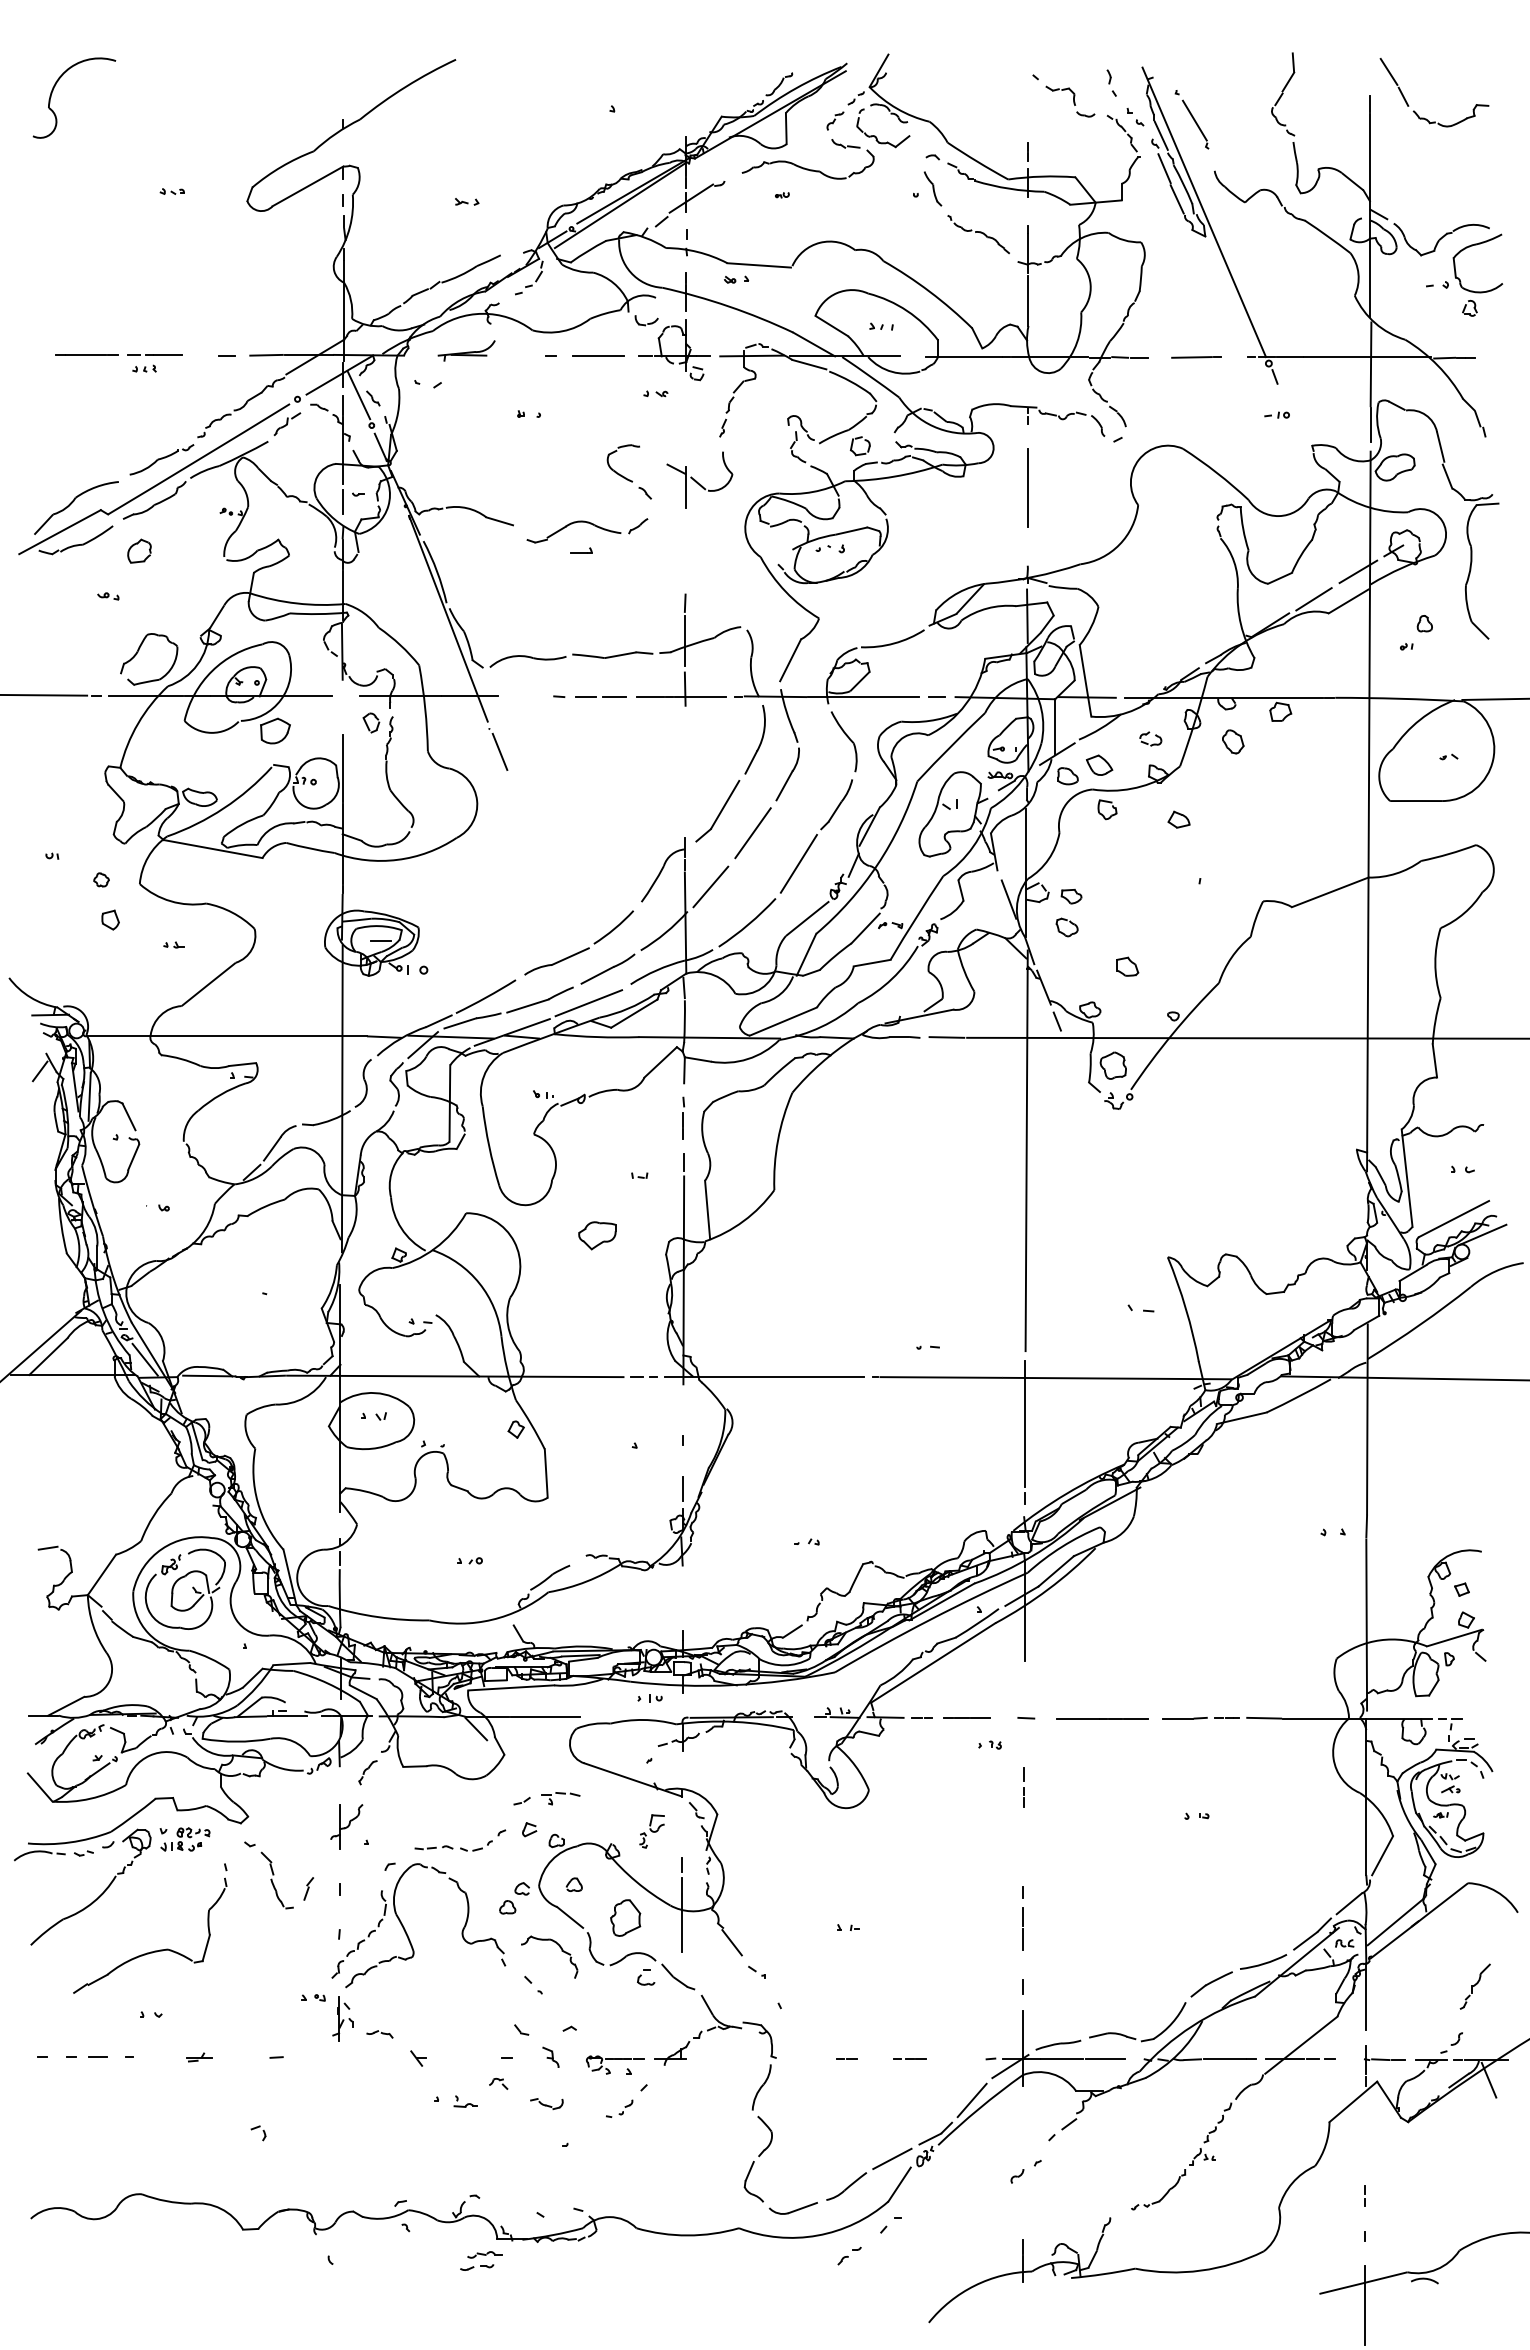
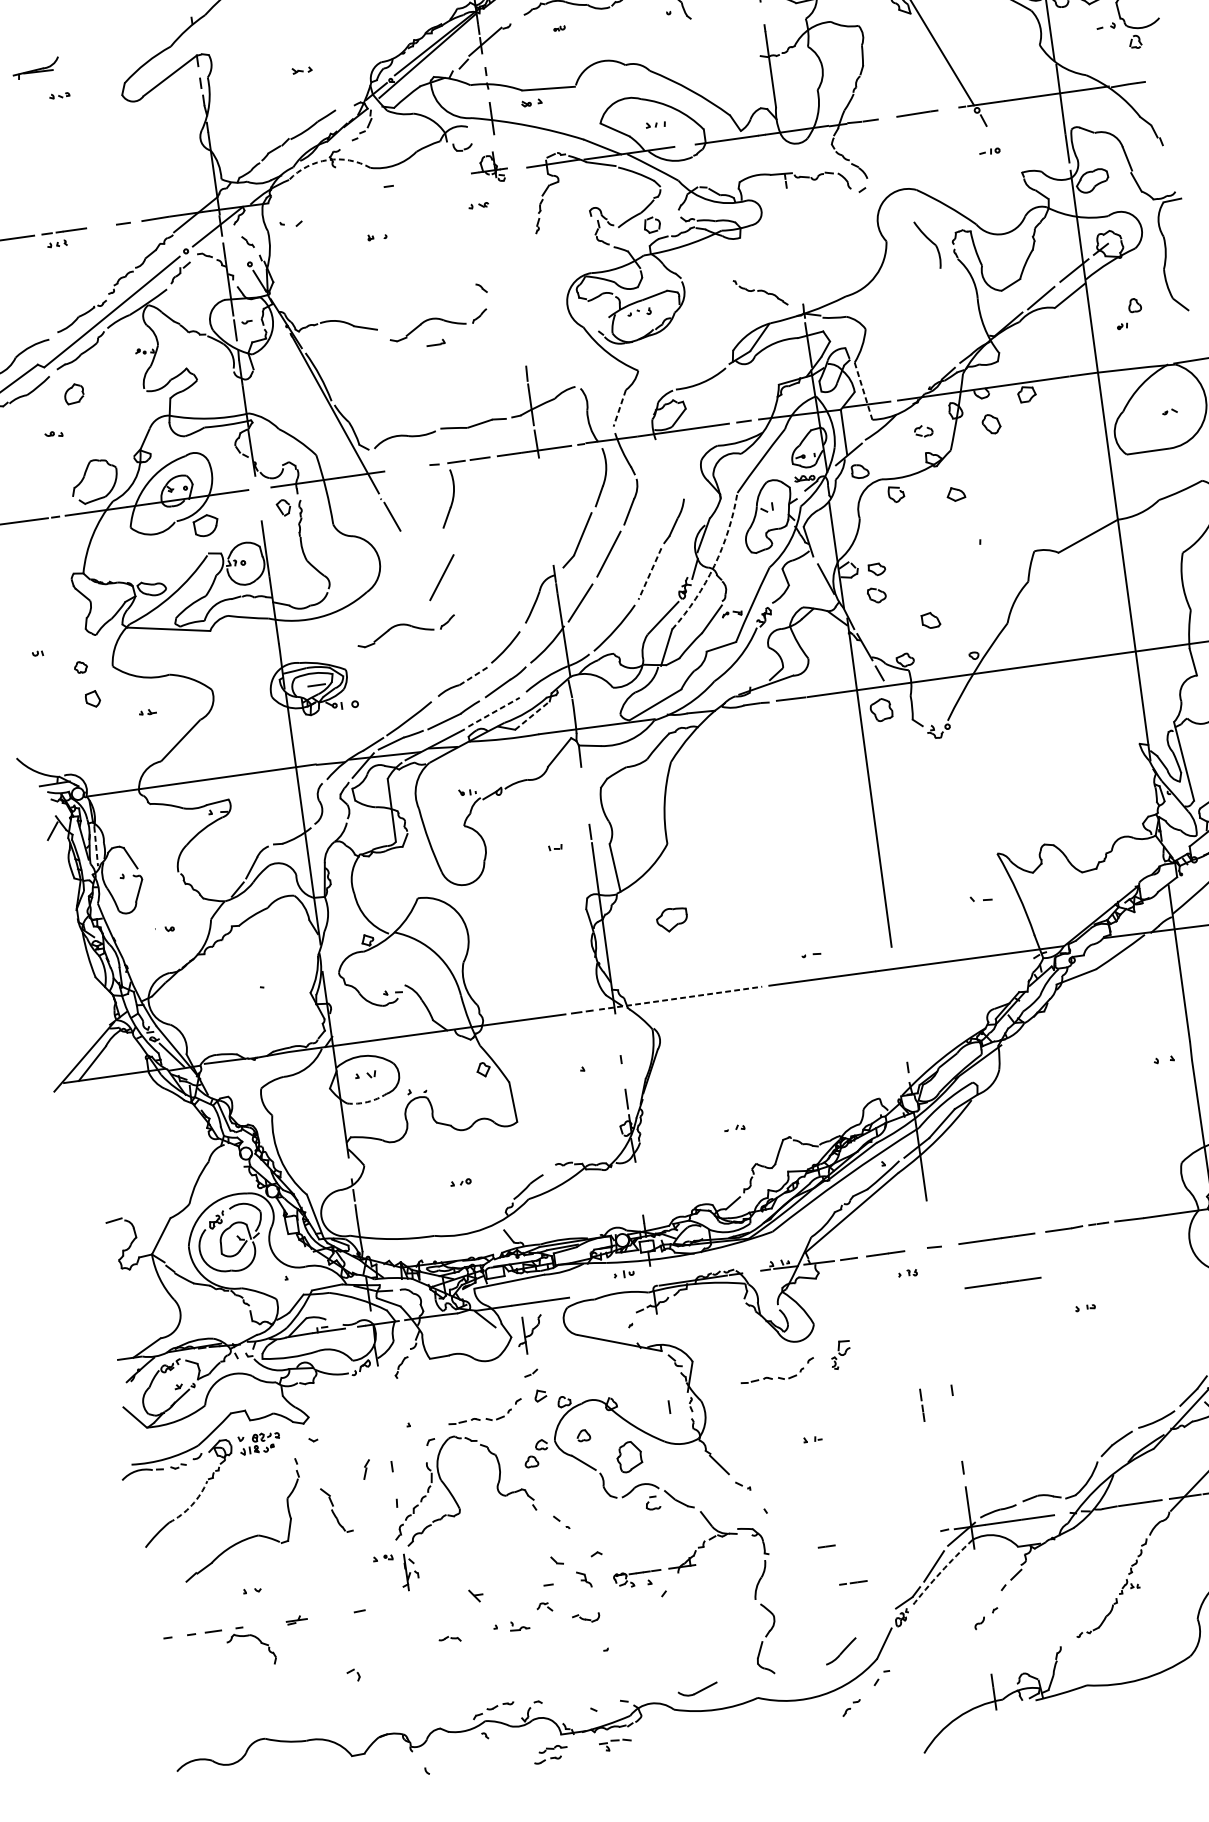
part: (978, 234) -> (760, 292), moved
arc: (482, 313) -> (327, 159), solid -> dashed
part: (466, 350) -> (35, 68), moved
part: (674, 350) -> (489, 168), size x0.6
line: (598, 356) -> (427, 181), removed
line: (358, 395) -> (235, 241), removed
part: (615, 470) -> (454, 273), removed
part: (699, 479) -> (524, 270), removed
line: (1027, 487) -> (793, 239), removed
line: (790, 660) -> (619, 408), solid -> dashed
line: (1085, 681) -> (863, 391), solid -> dashed
part: (574, 740) -> (452, 498), added
part: (843, 741) -> (927, 245), moved
part: (1099, 764) -> (884, 458), removed
line: (548, 833) -> (441, 577), added
line: (798, 864) -> (649, 574), solid -> dashed
arc: (877, 864) -> (714, 565), solid -> dashed
part: (500, 885) -> (408, 626), added
line: (570, 956) -> (473, 676), solid -> dashed
line: (588, 1003) -> (493, 712), solid -> dashed
line: (634, 1013) -> (532, 715), solid -> dashed
part: (1112, 1065) -> (880, 709), moved
line: (89, 1097) -> (96, 846), solid -> dashed
part: (683, 1117) -> (584, 794), removed
part: (597, 1235) -> (672, 919), moved
line: (764, 1377) -> (680, 998), solid -> dashed
line: (1024, 1423) -> (899, 1006), removed
arc: (371, 1448) -> (367, 1101), solid -> dashed
line: (1102, 1772) -> (1003, 1282), added
line: (1023, 1787) -> (921, 1405), moved
part: (560, 1798) -> (615, 1744), moved
part: (346, 1826) -> (530, 1334), moved
part: (651, 1831) -> (840, 1355), moved
part: (817, 1847) -> (778, 1377), added
part: (276, 1880) -> (336, 1510), moved
arc: (93, 1902) -> (192, 1505), solid -> dashed
line: (681, 1914) -> (674, 1447), removed
line: (1022, 1928) -> (955, 1419), removed
part: (561, 1951) -> (260, 1643), moved
part: (379, 2034) -> (449, 1639), moved
line: (909, 2058) -> (853, 1582), moved
part: (619, 2108) -> (646, 1613), removed
arc: (979, 2108) -> (941, 1572), solid -> dashed
line: (892, 2158) -> (875, 1623), removed
part: (429, 2194) -> (500, 1705), added
part: (792, 2208) -> (697, 1689), moved

